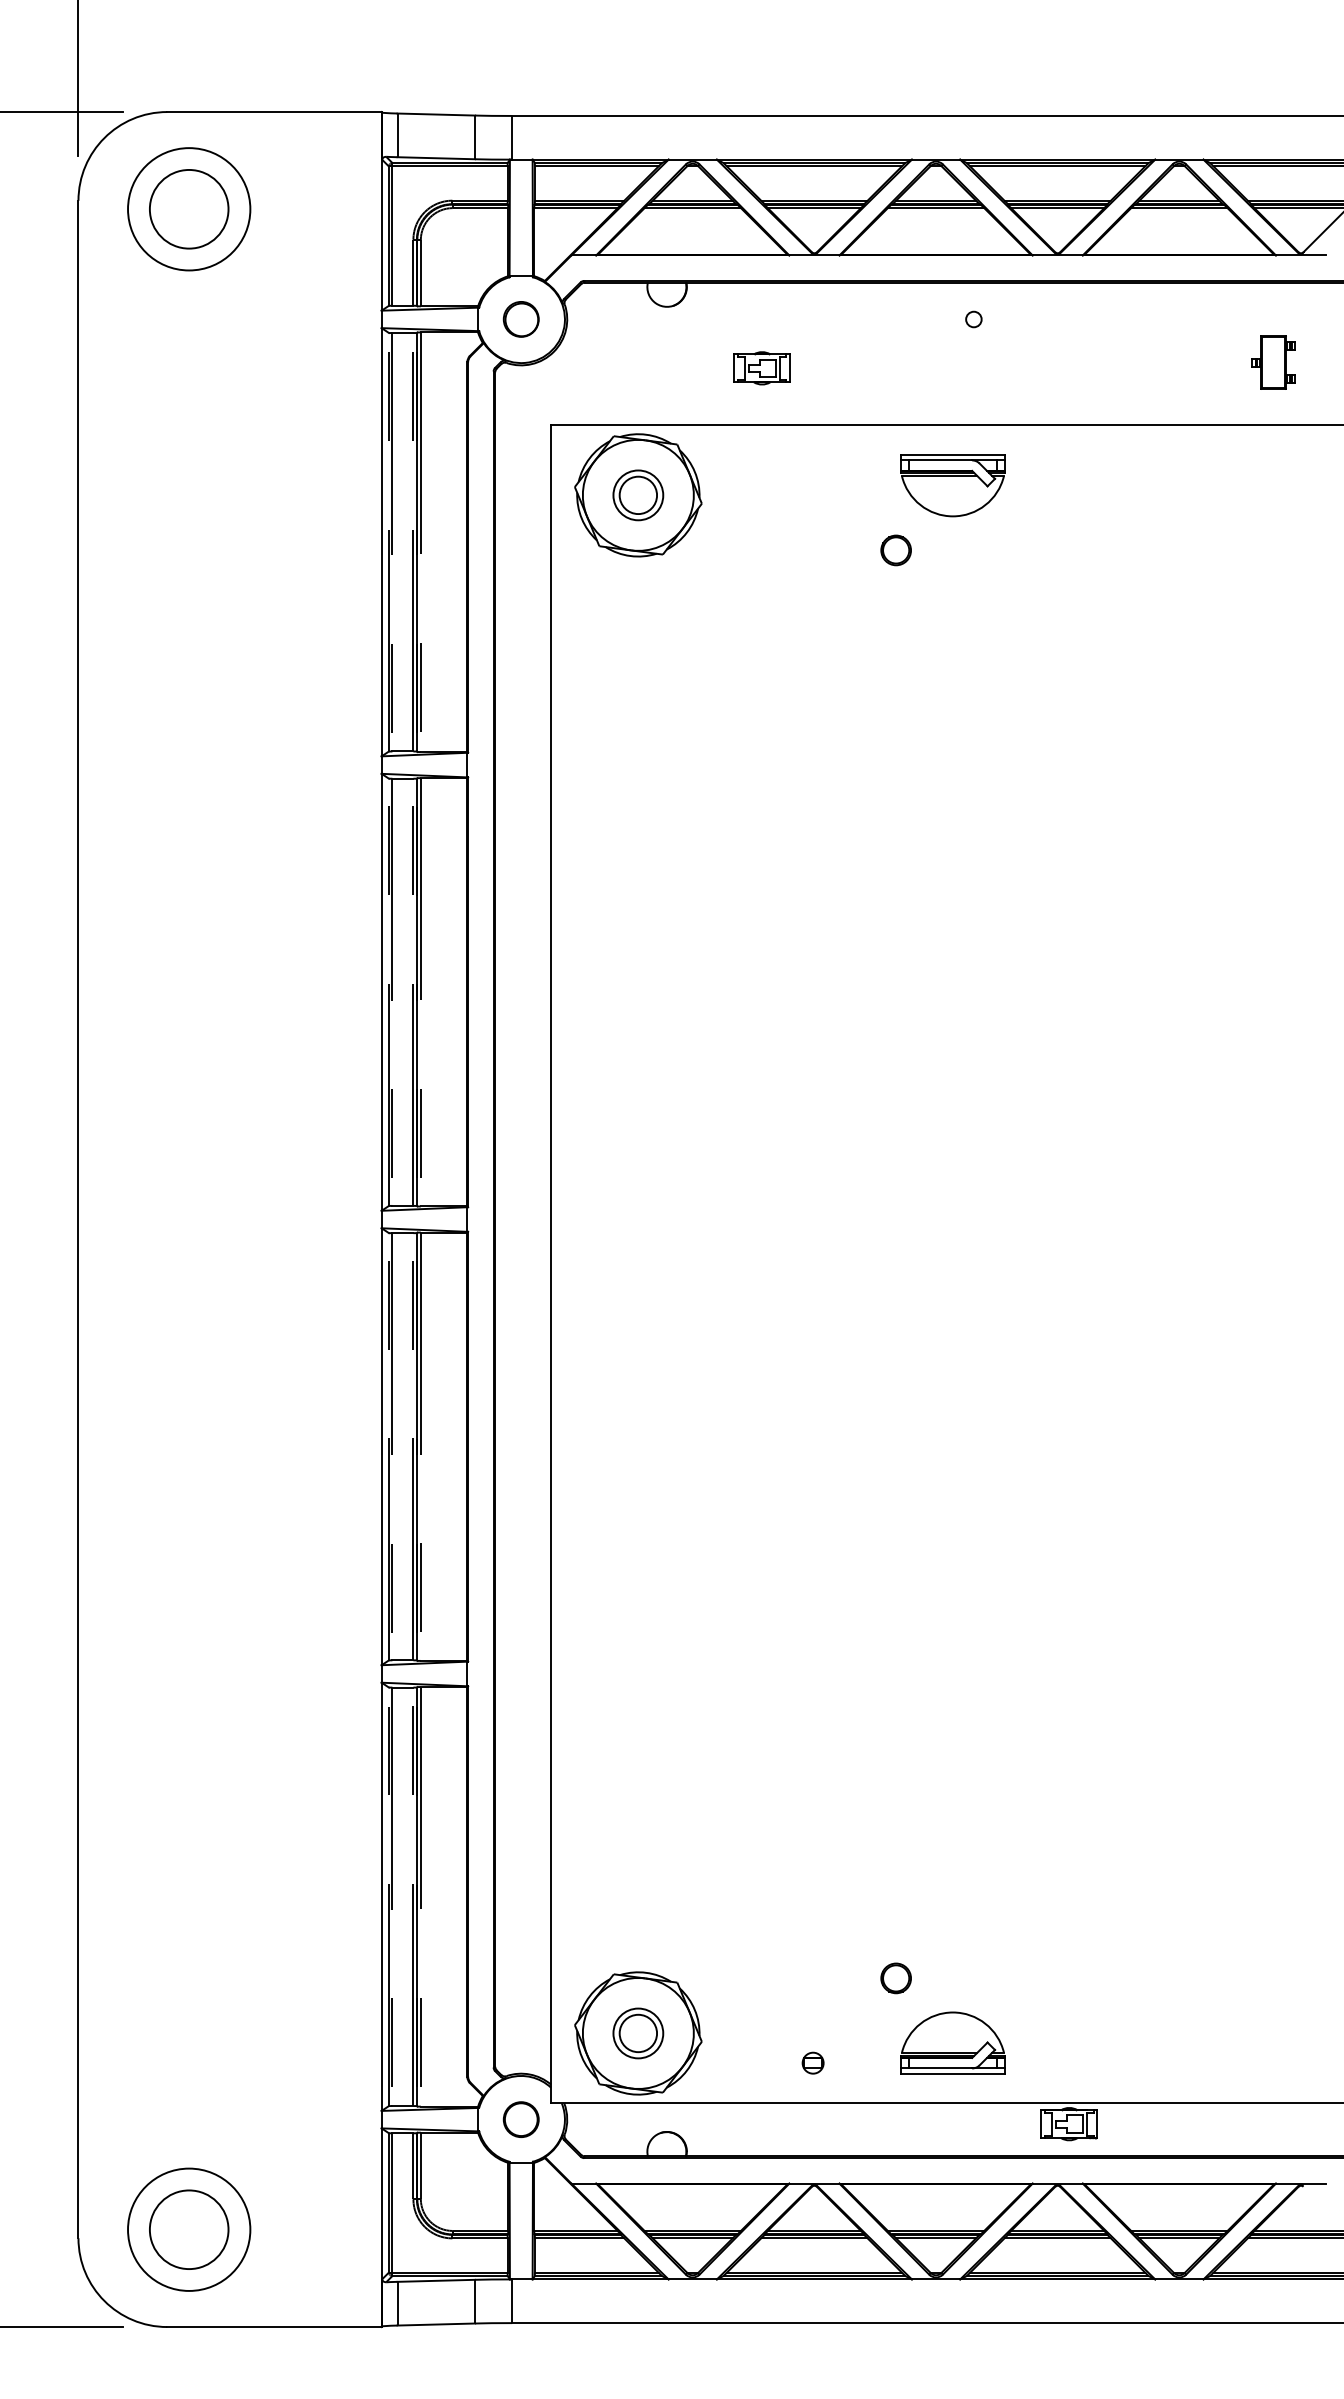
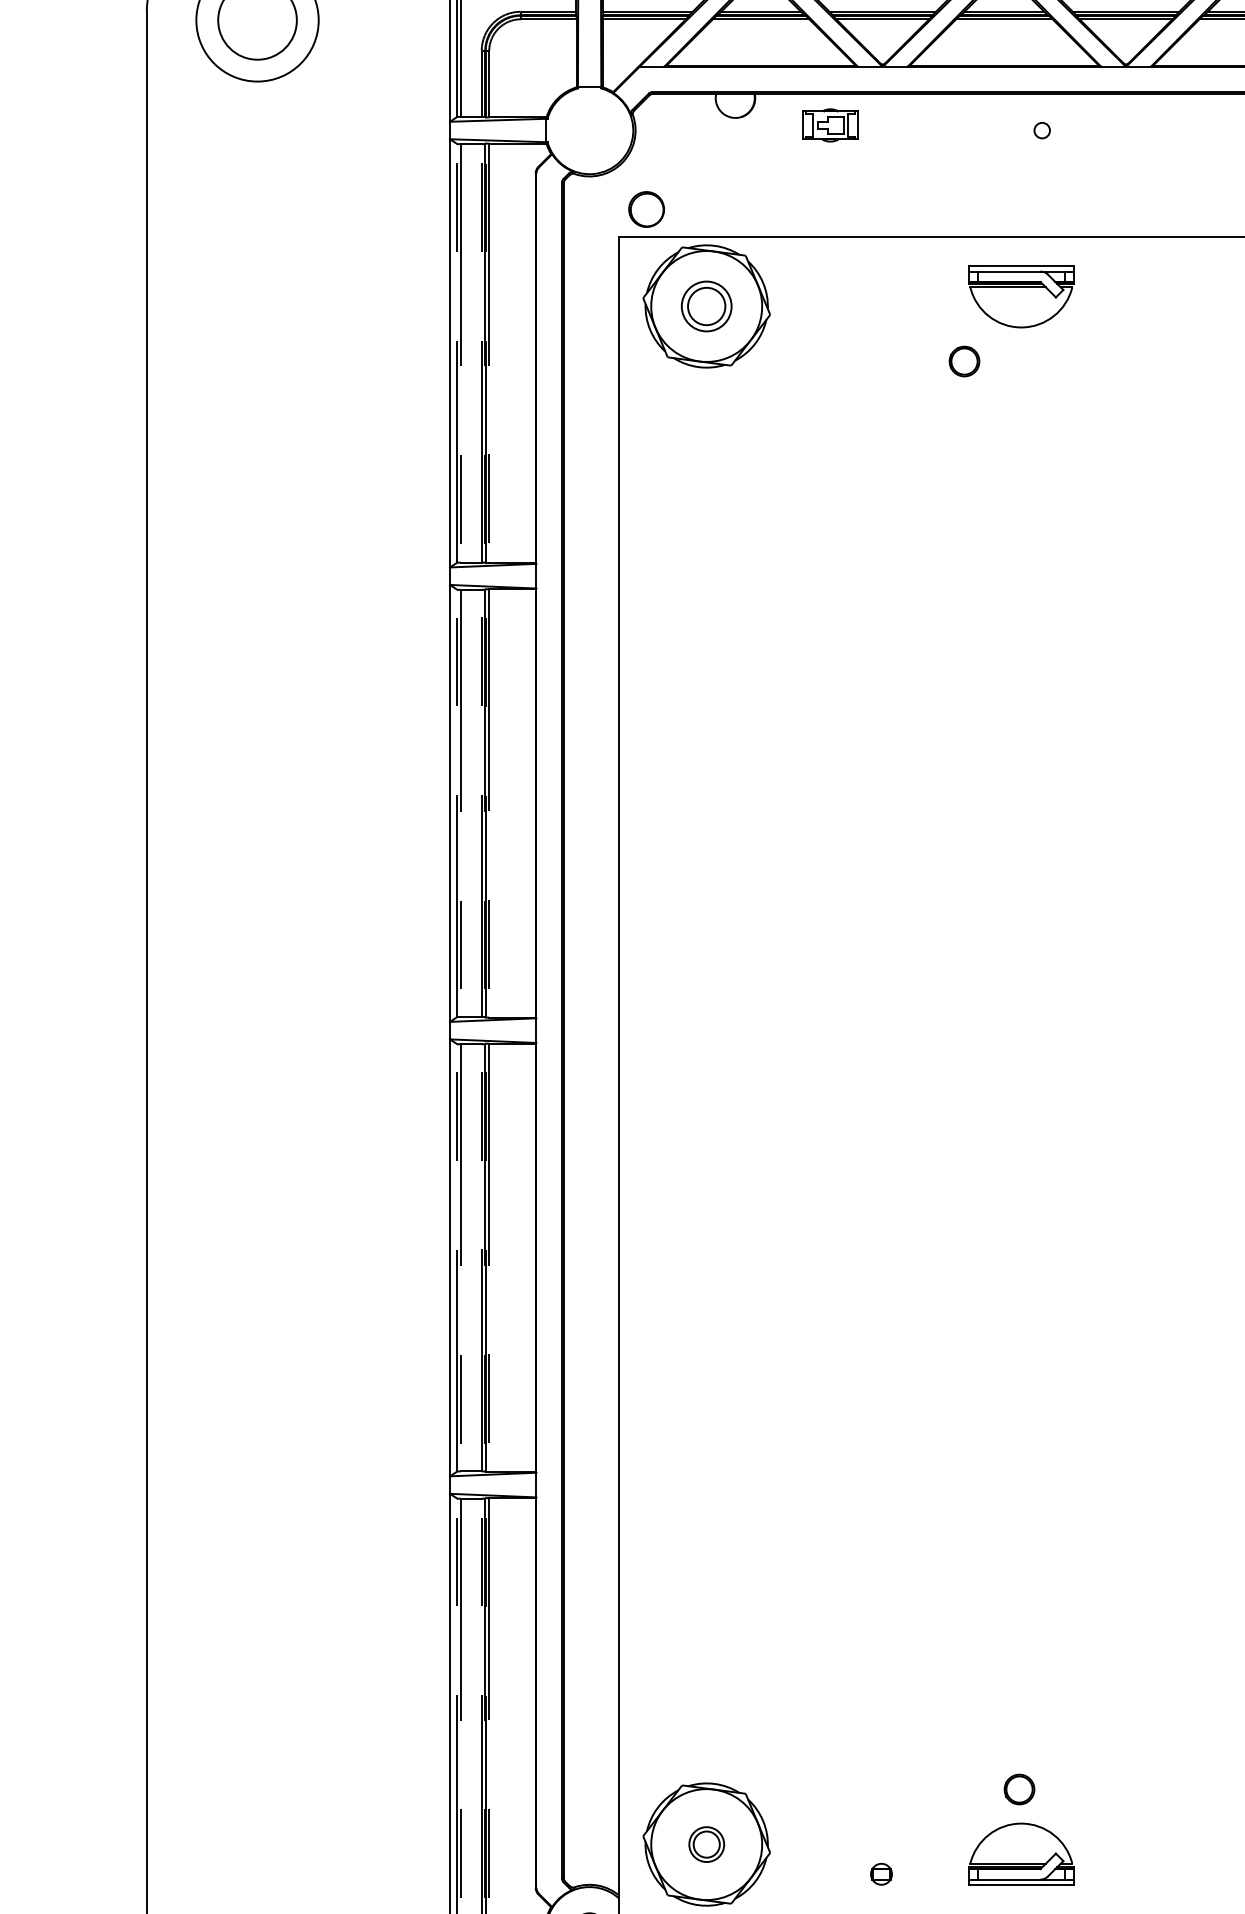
part: (520, 319) -> (645, 209), moved
part: (761, 368) -> (829, 125), moved
part: (895, 1978) -> (1018, 1789), moved
part: (638, 2033) -> (706, 1844), size x0.7

